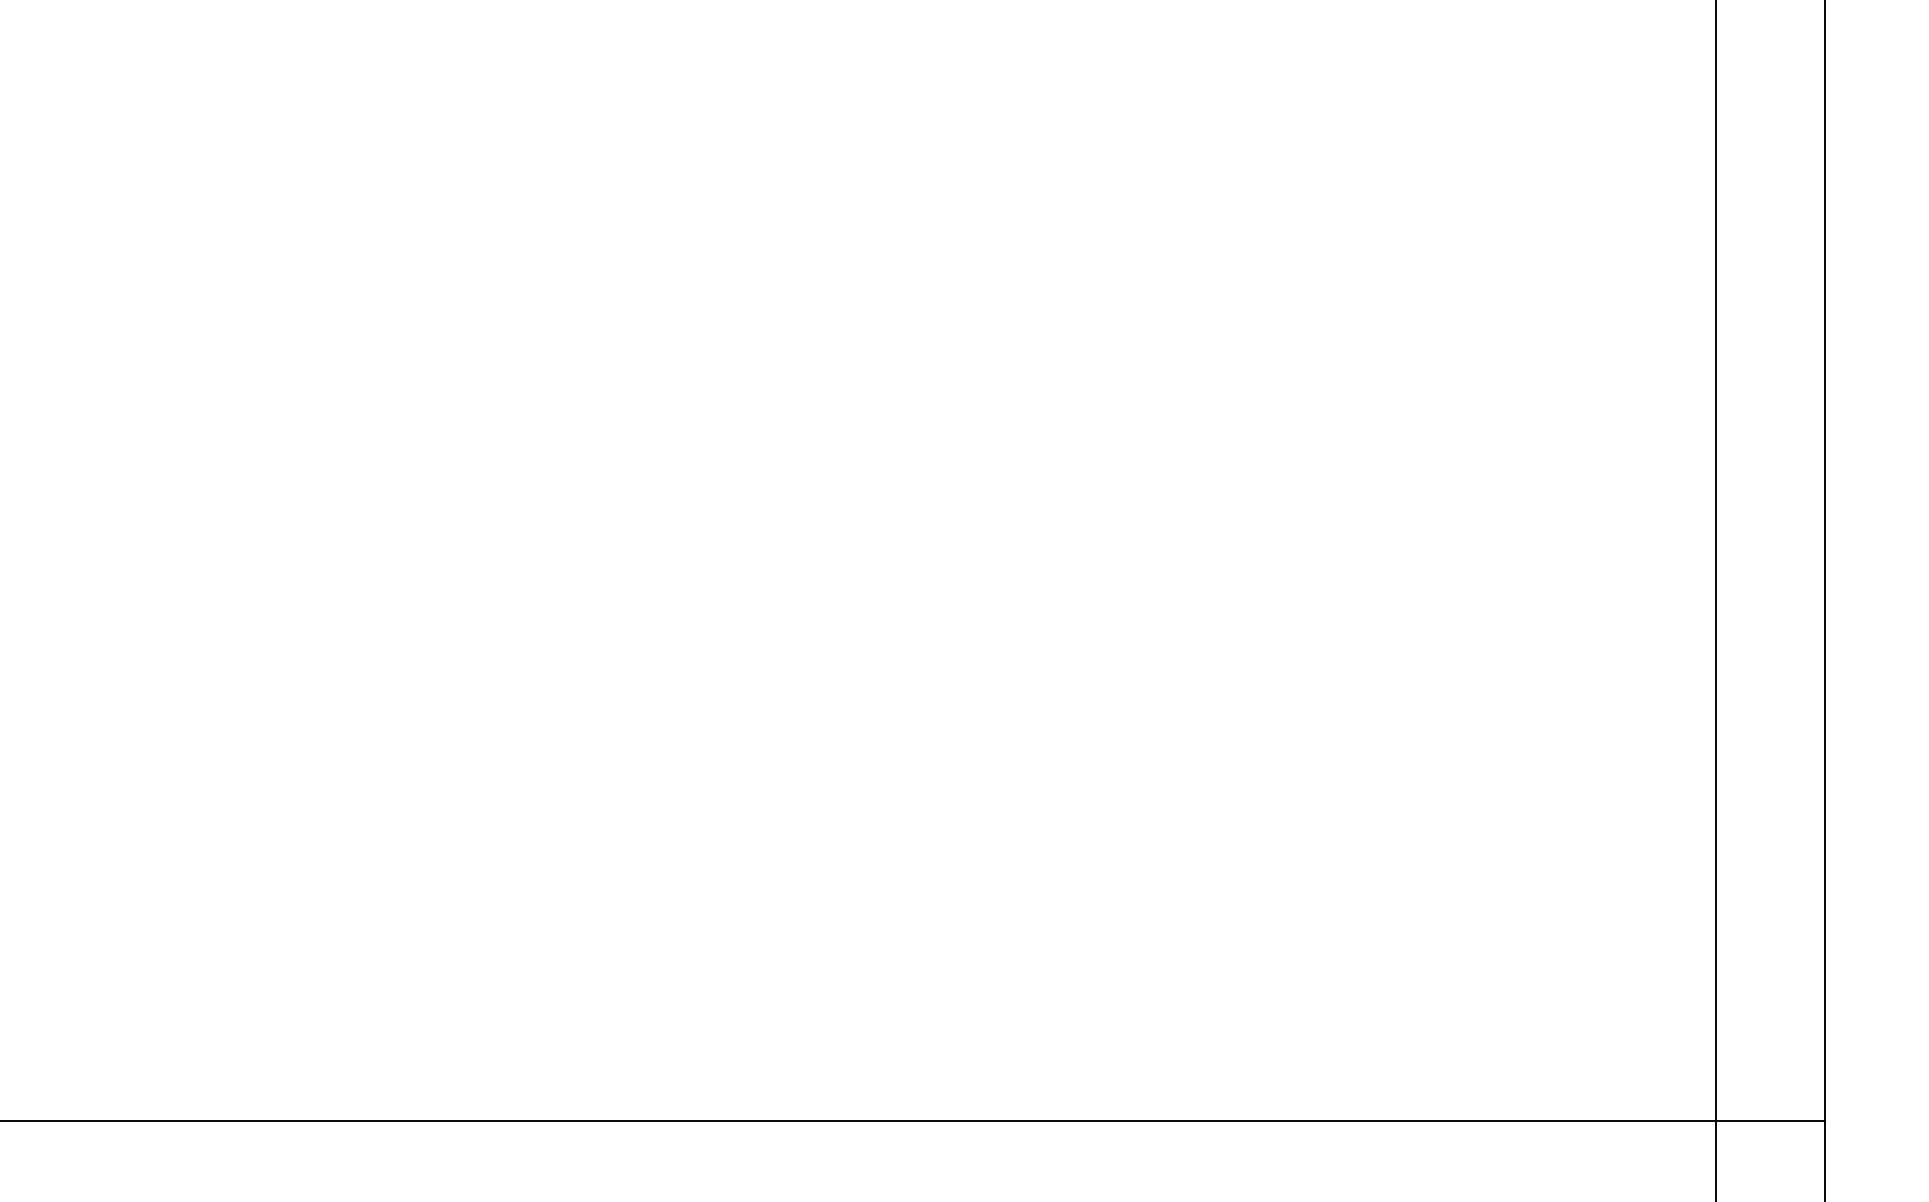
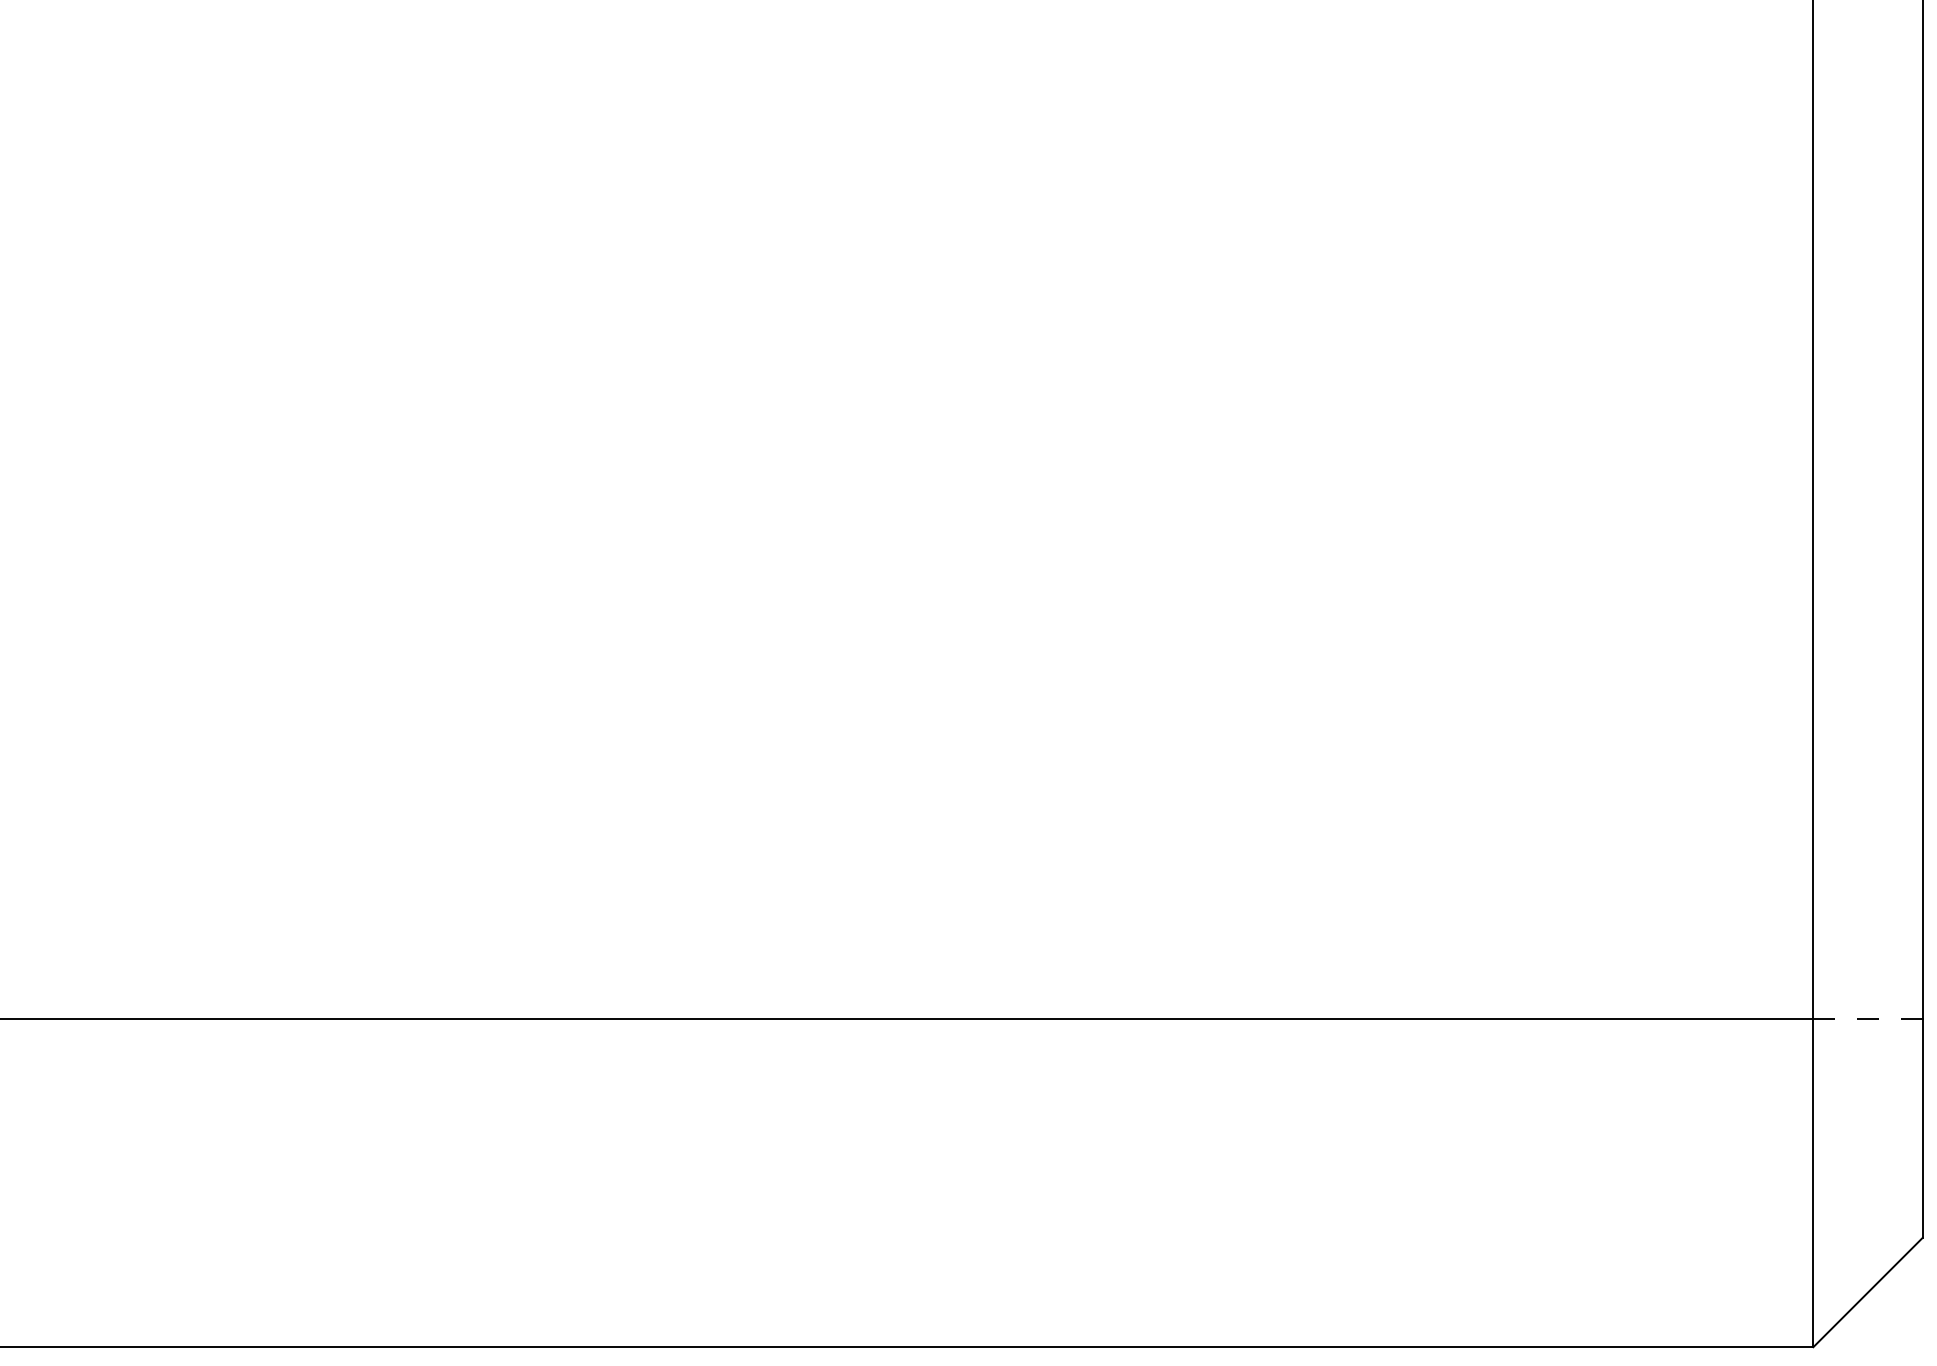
line: (1770, 1120) -> (1867, 1019), solid -> dashed

